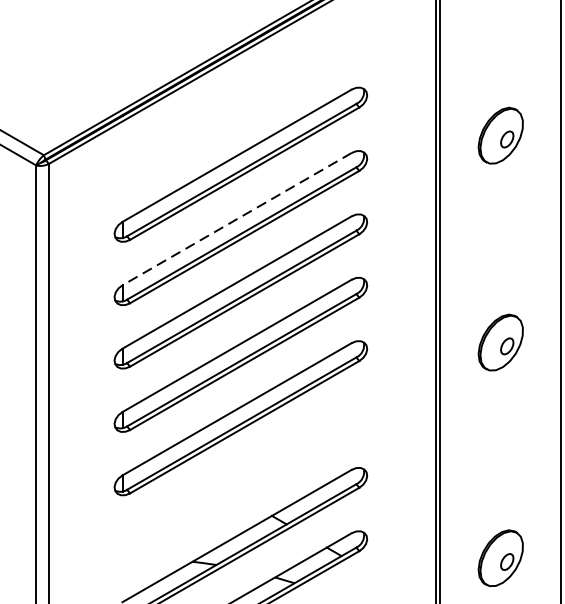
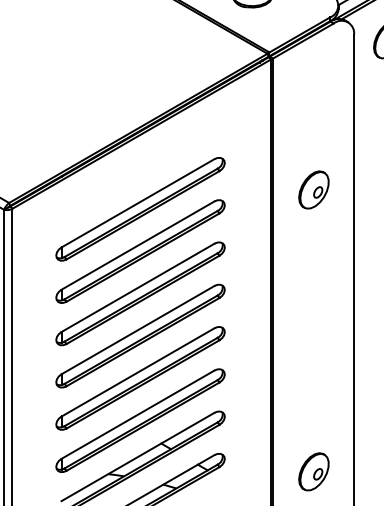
line: (236, 218) -> (137, 245), dashed -> solid
part: (500, 341) -> (313, 327), removed
part: (240, 481) -> (140, 420), added

